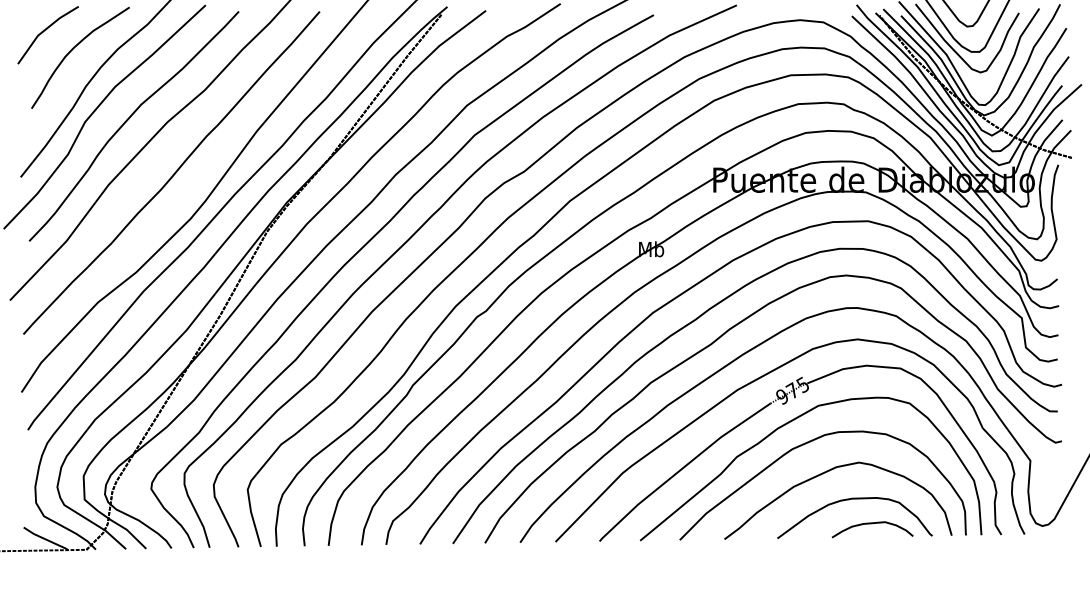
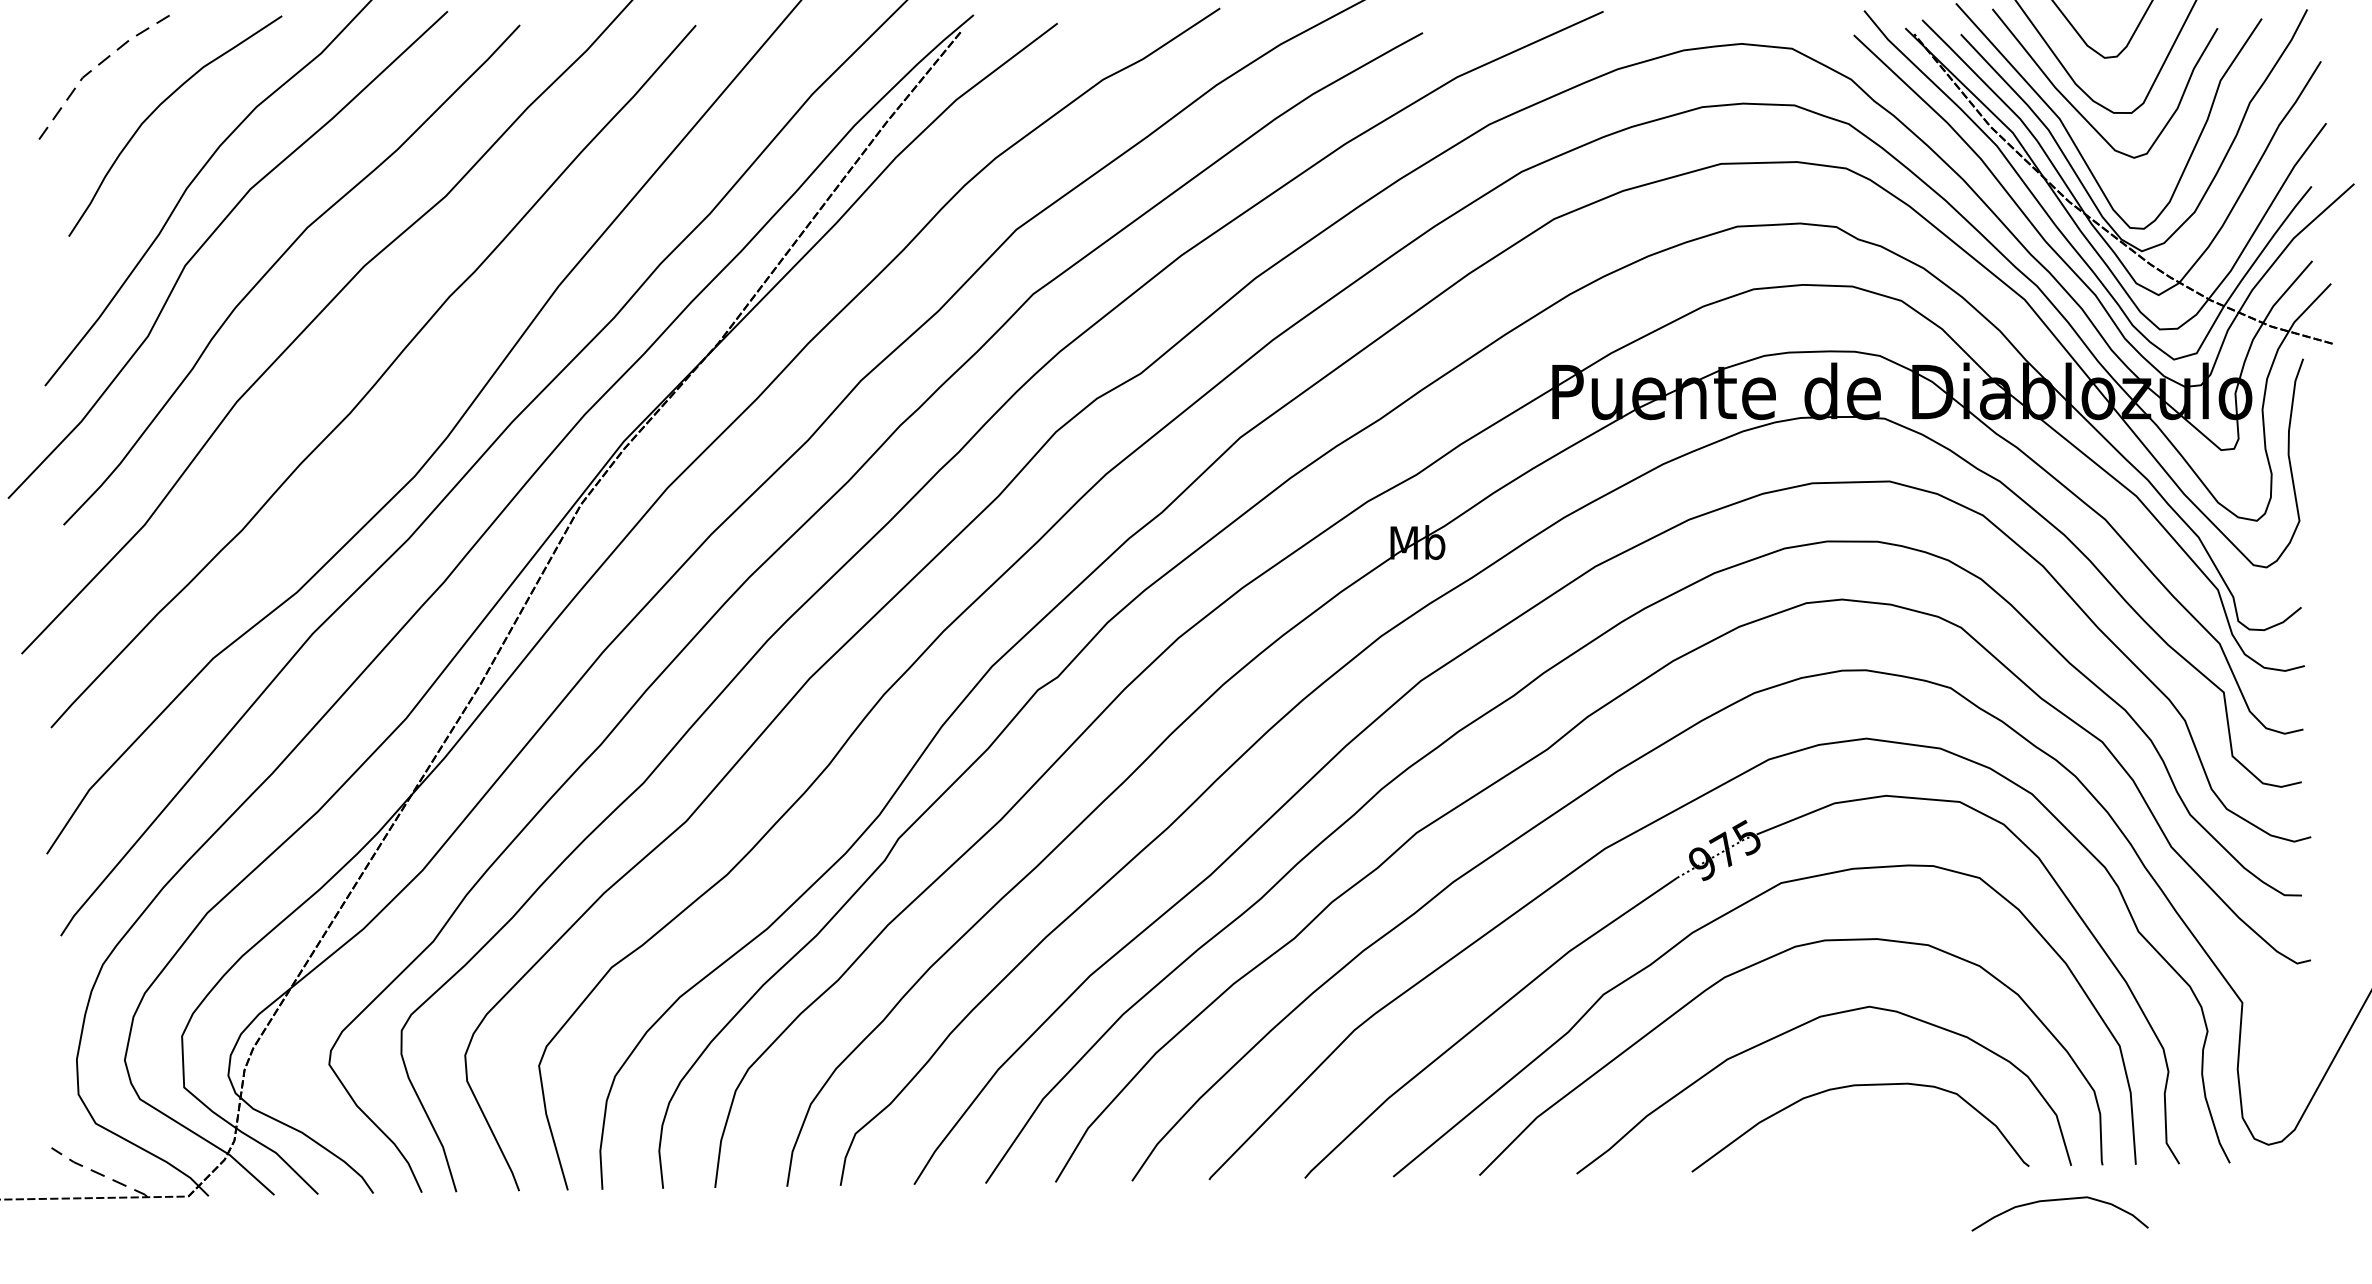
line: (44, 30) -> (96, 66), solid -> dashed
curve: (872, 524) -> (2059, 1202), moved
line: (44, 538) -> (96, 1171), solid -> dashed

